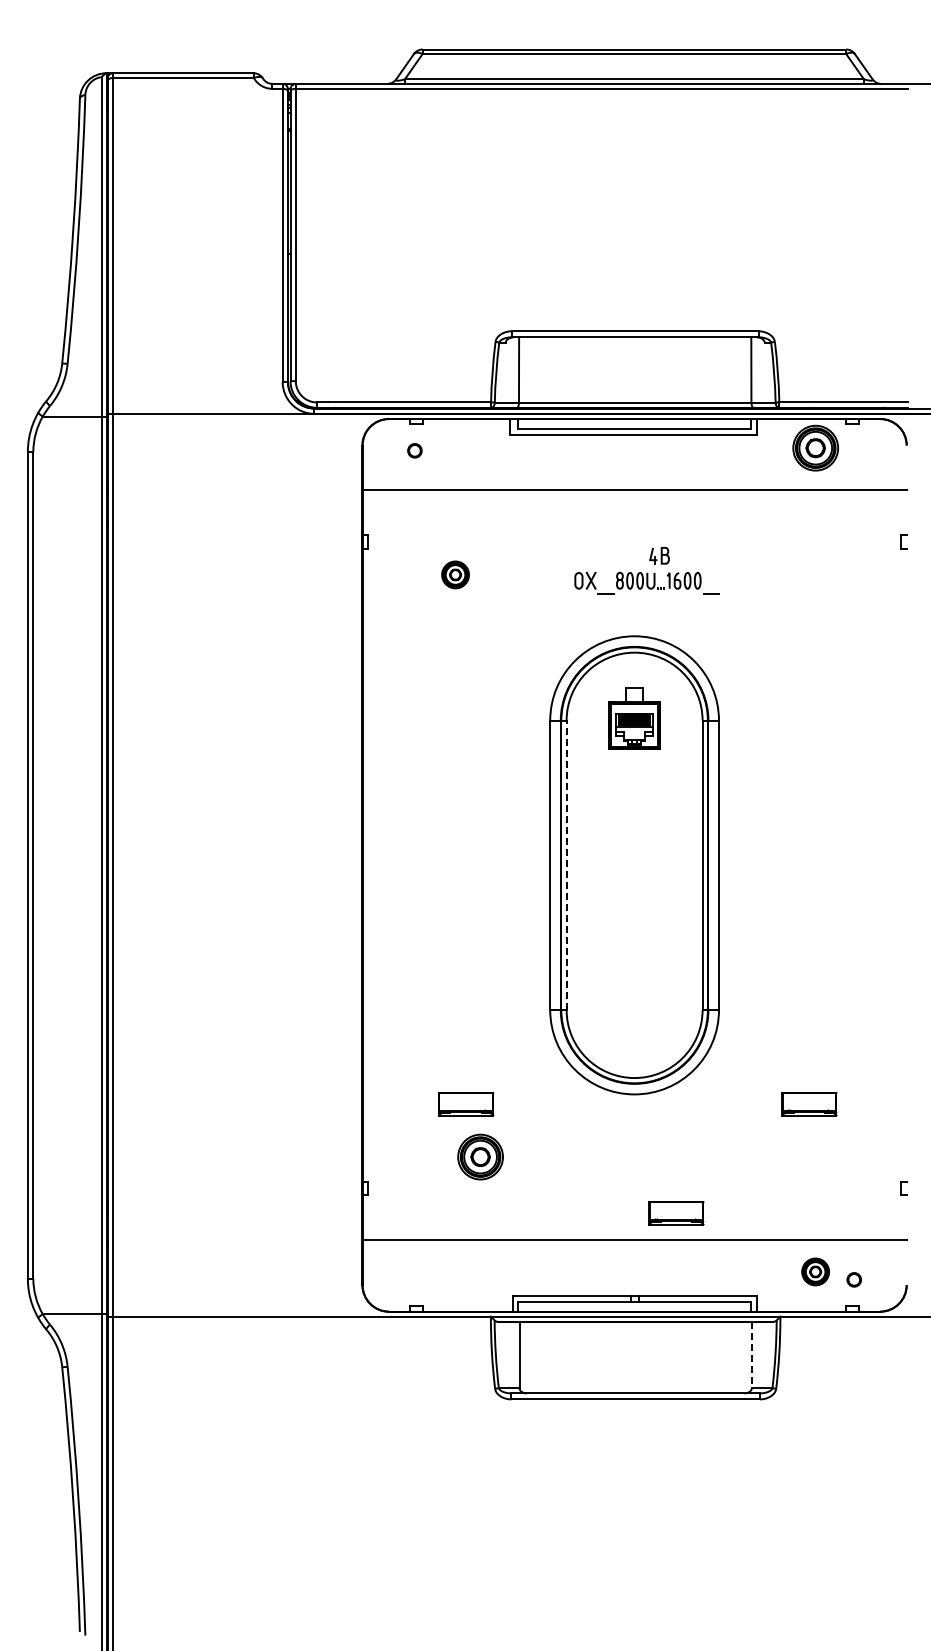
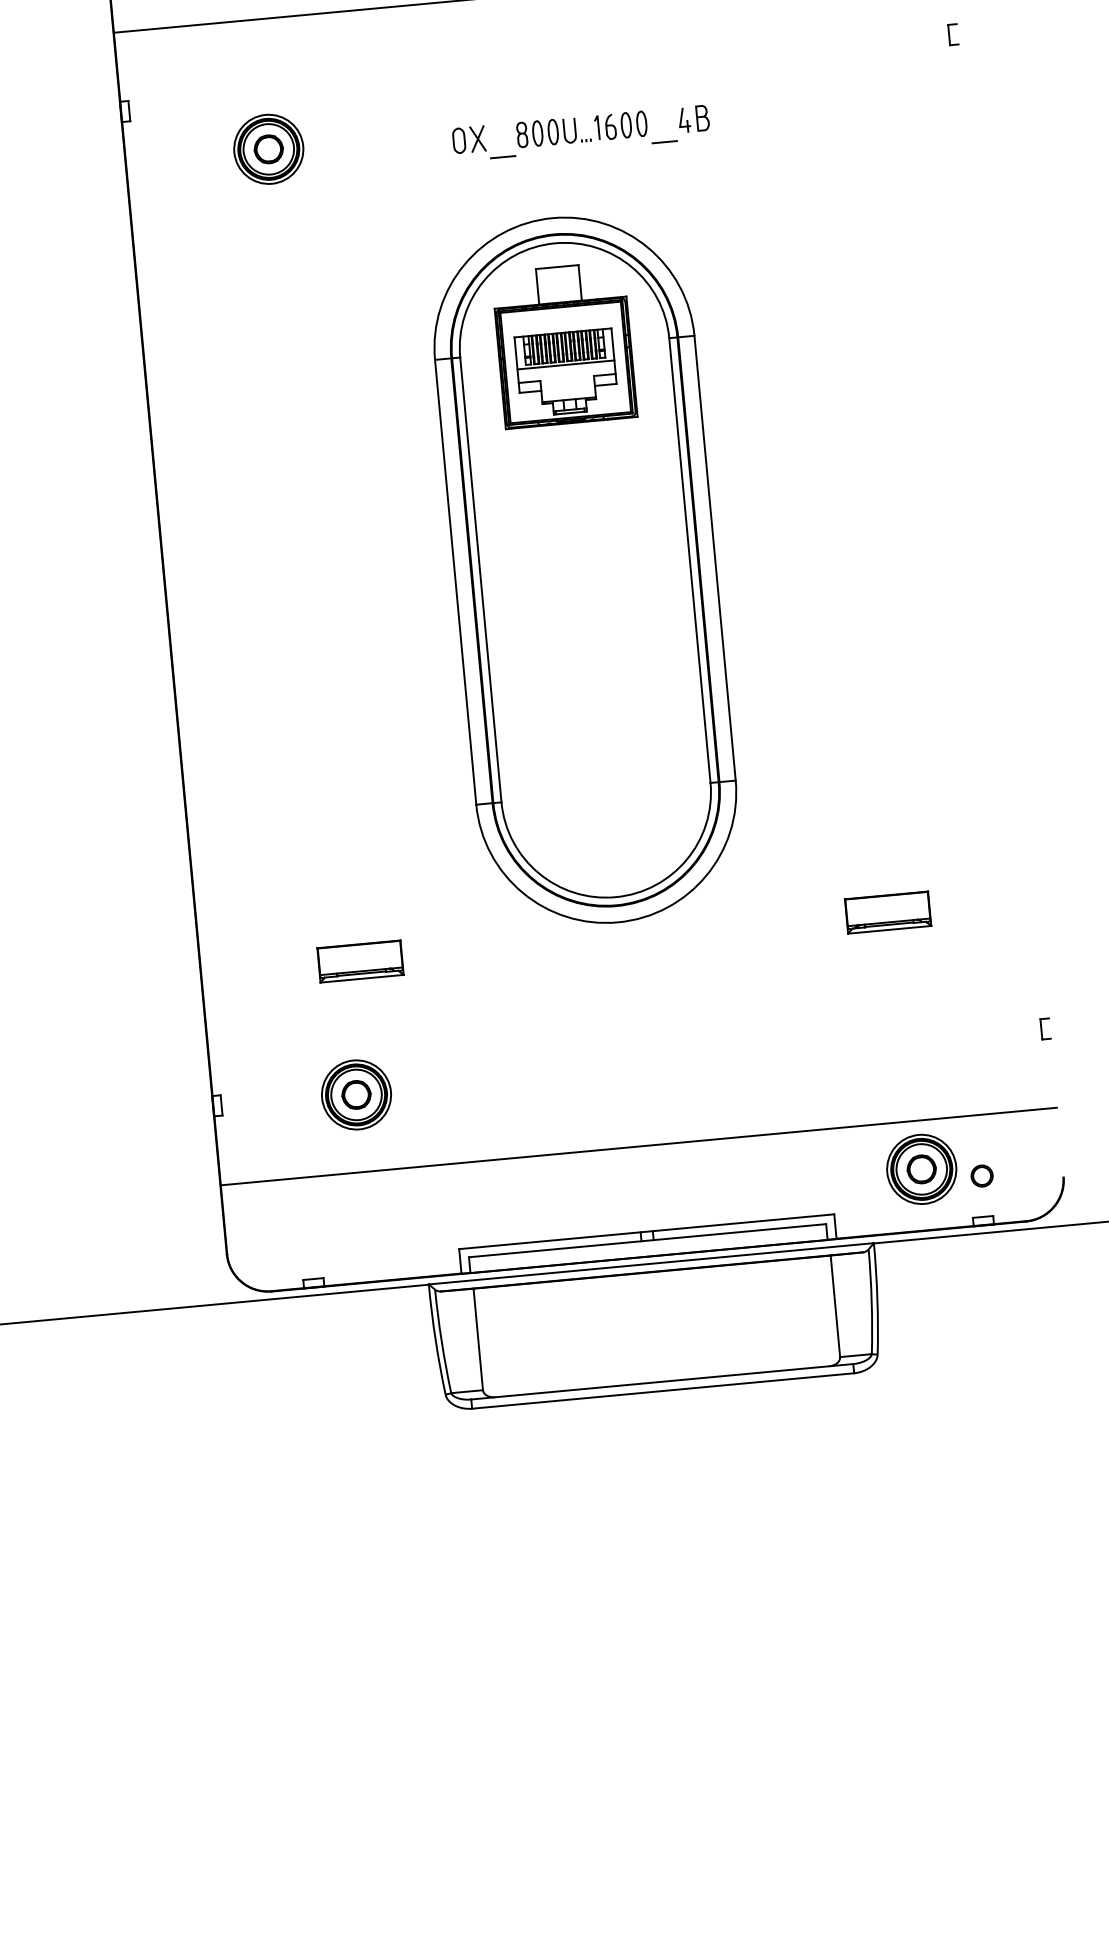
part: (659, 555) -> (693, 118), moved
part: (455, 574) -> (268, 148), size x1.67
part: (634, 718) -> (564, 344), size x1.67
line: (566, 865) -> (480, 580), dashed -> solid
part: (480, 1156) -> (356, 1094), moved
part: (676, 1213) -> (699, 1099), removed
part: (815, 1271) -> (921, 1168), size x1.67
line: (751, 1355) -> (834, 1306), dashed -> solid

